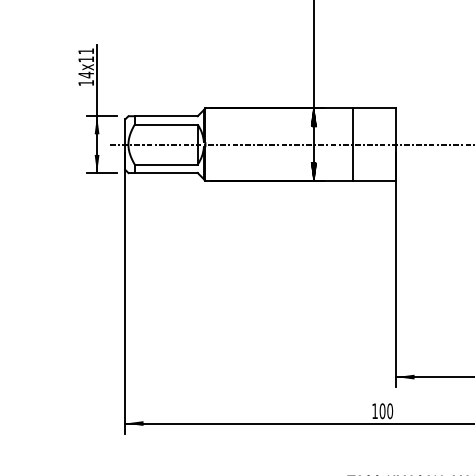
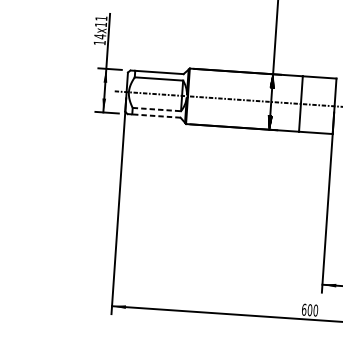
line: (166, 164) -> (157, 109), solid -> dashed
line: (165, 173) -> (155, 116), solid -> dashed
text: (374, 411) -> (303, 309), 100 -> 600

